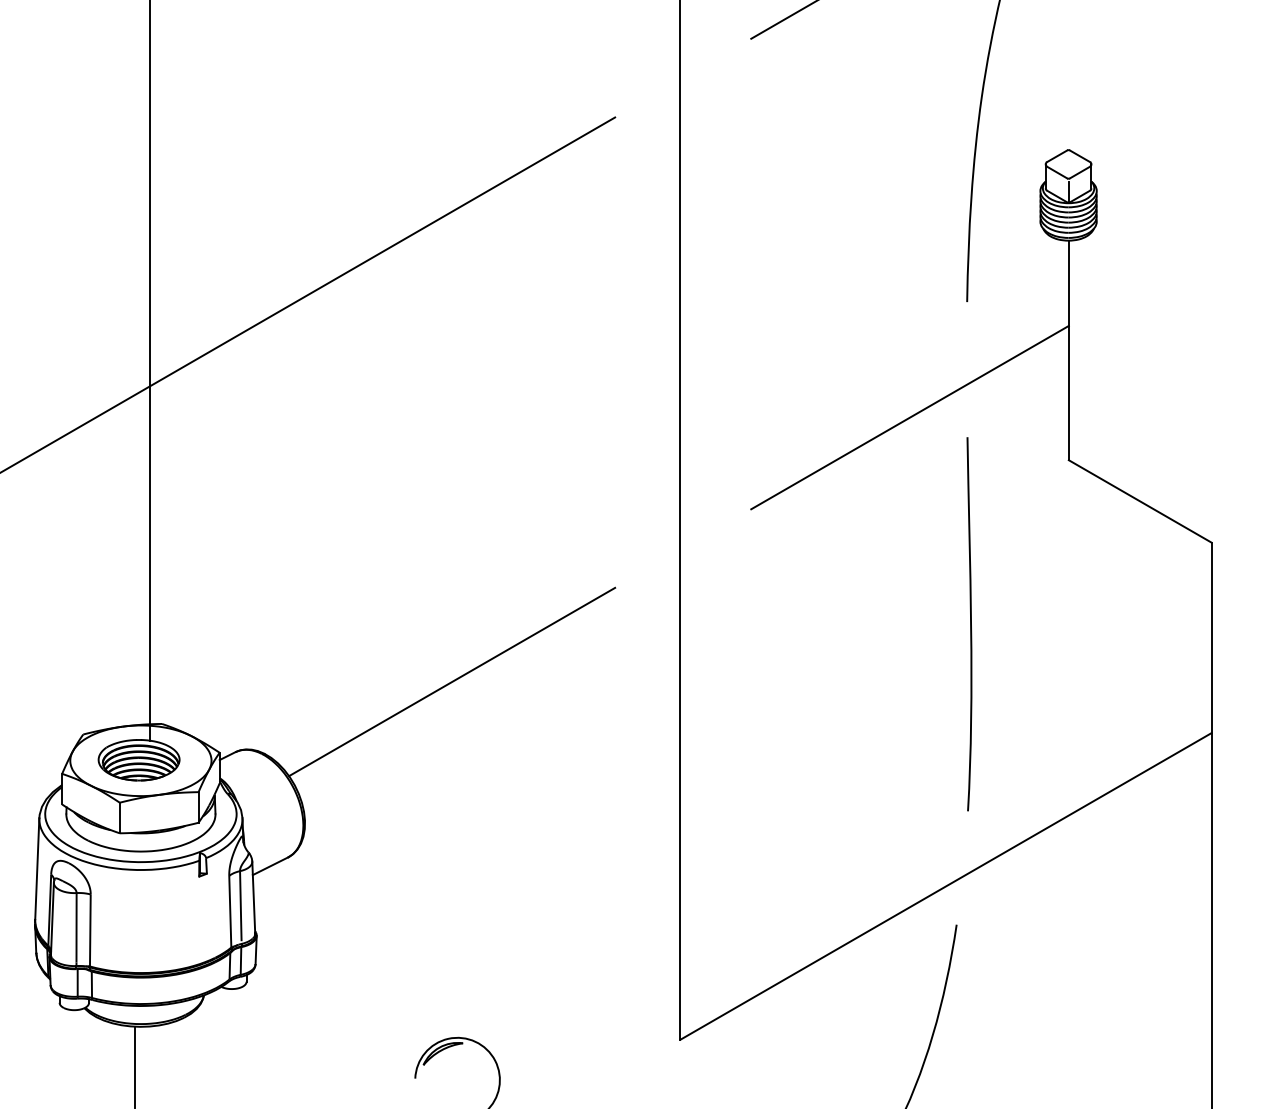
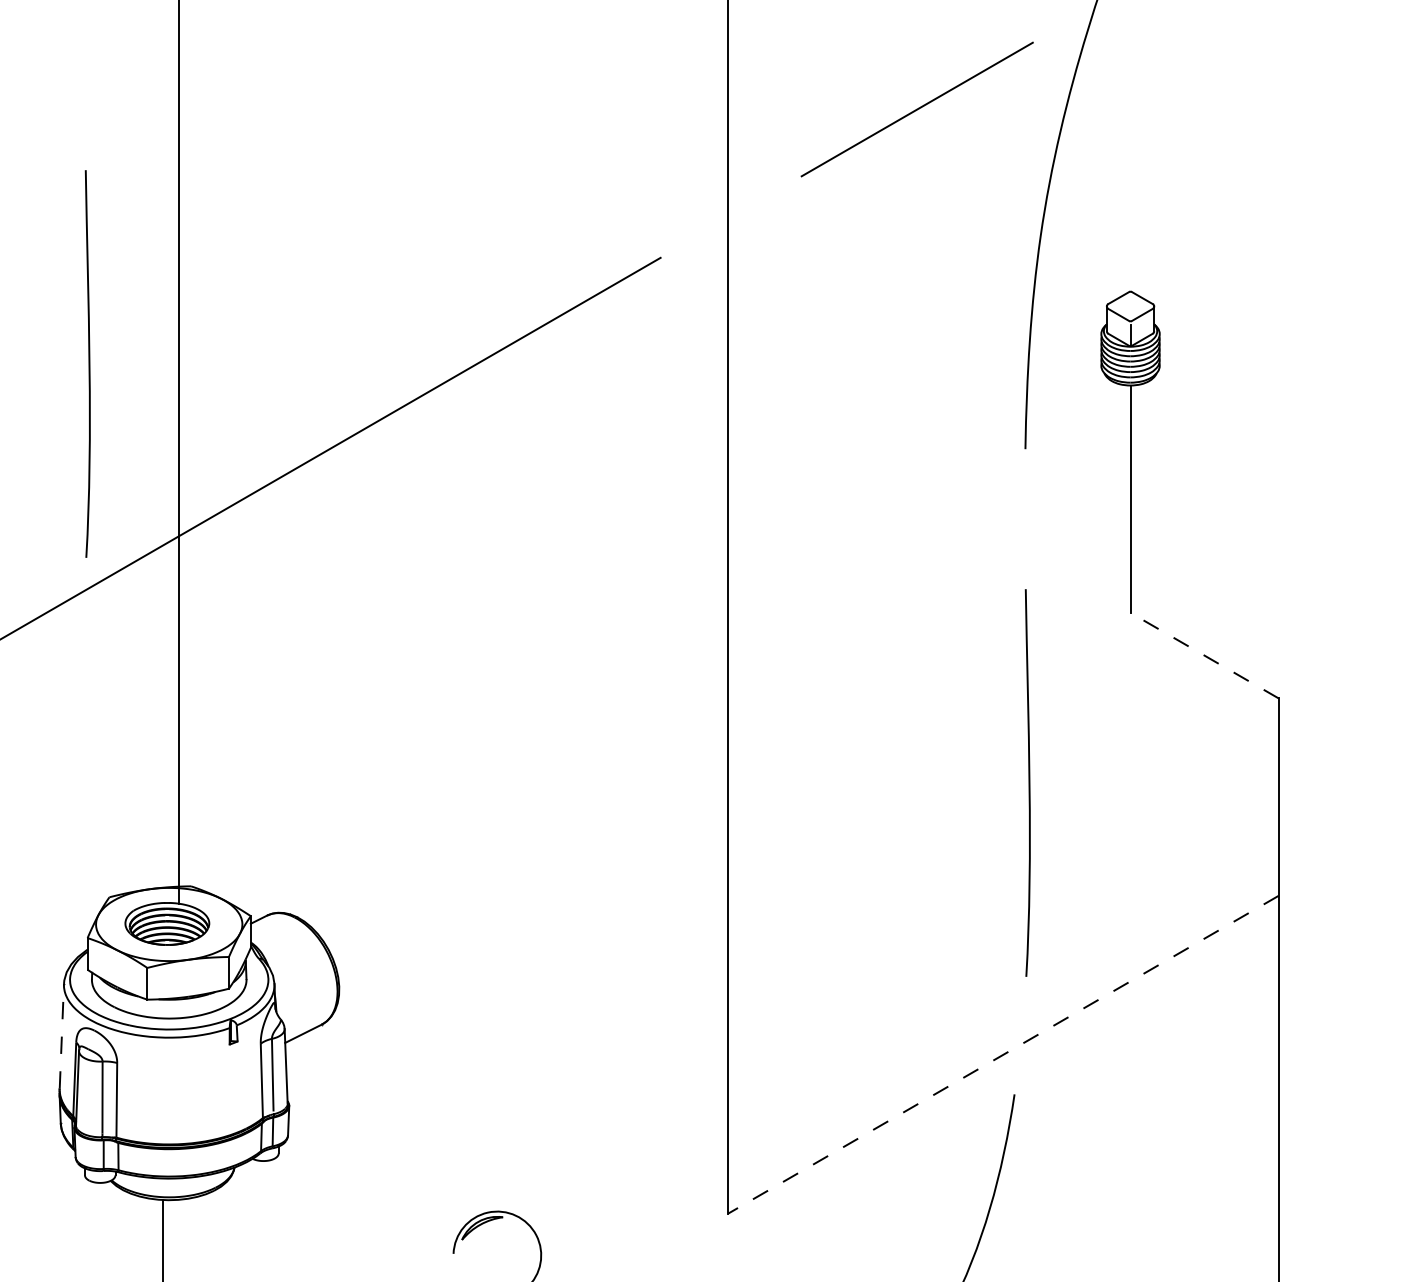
curve: (63, 219) -> (88, 363), added
line: (909, 417) -> (965, 568), removed
line: (1139, 501) -> (1204, 655), solid -> dashed
line: (451, 681) -> (491, 842), removed
line: (36, 867) -> (61, 1035), solid -> dashed
line: (945, 886) -> (1003, 1054), solid -> dashed

